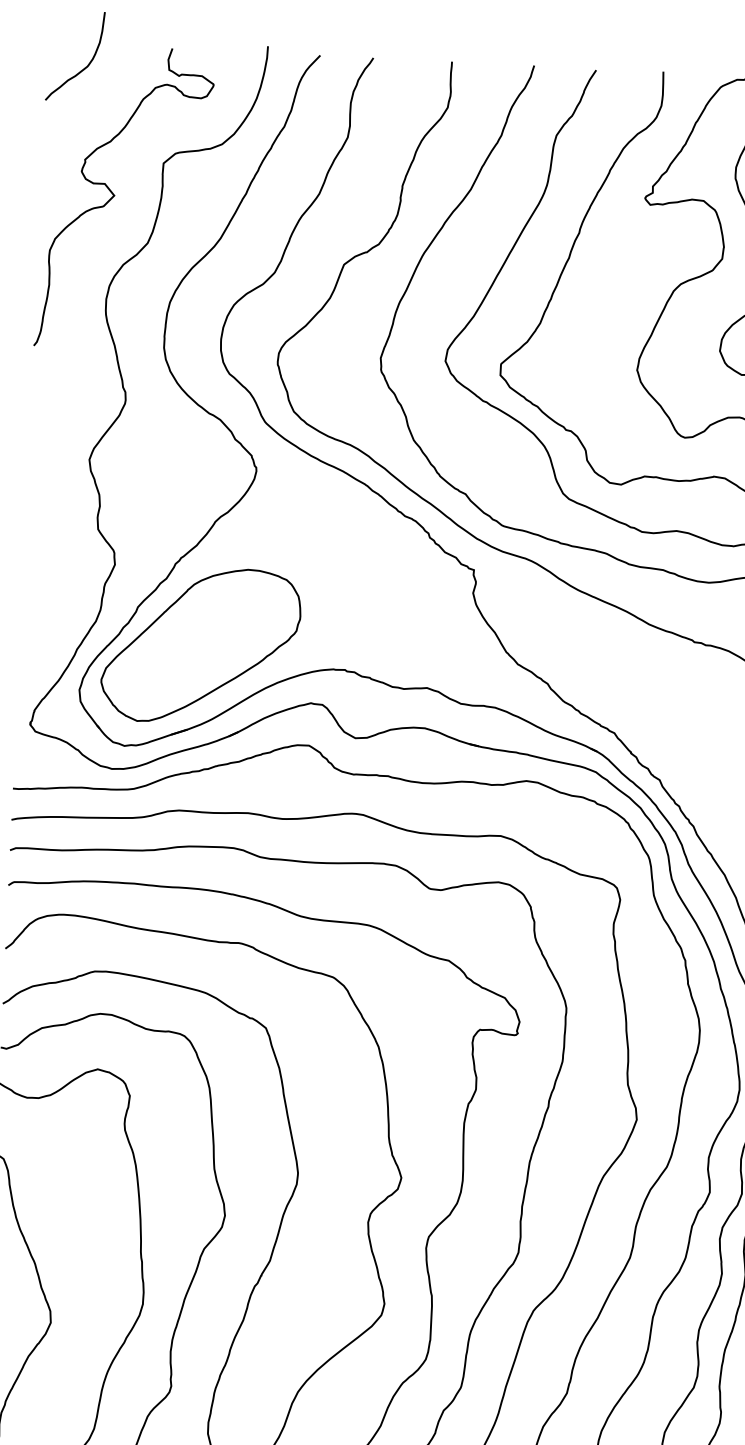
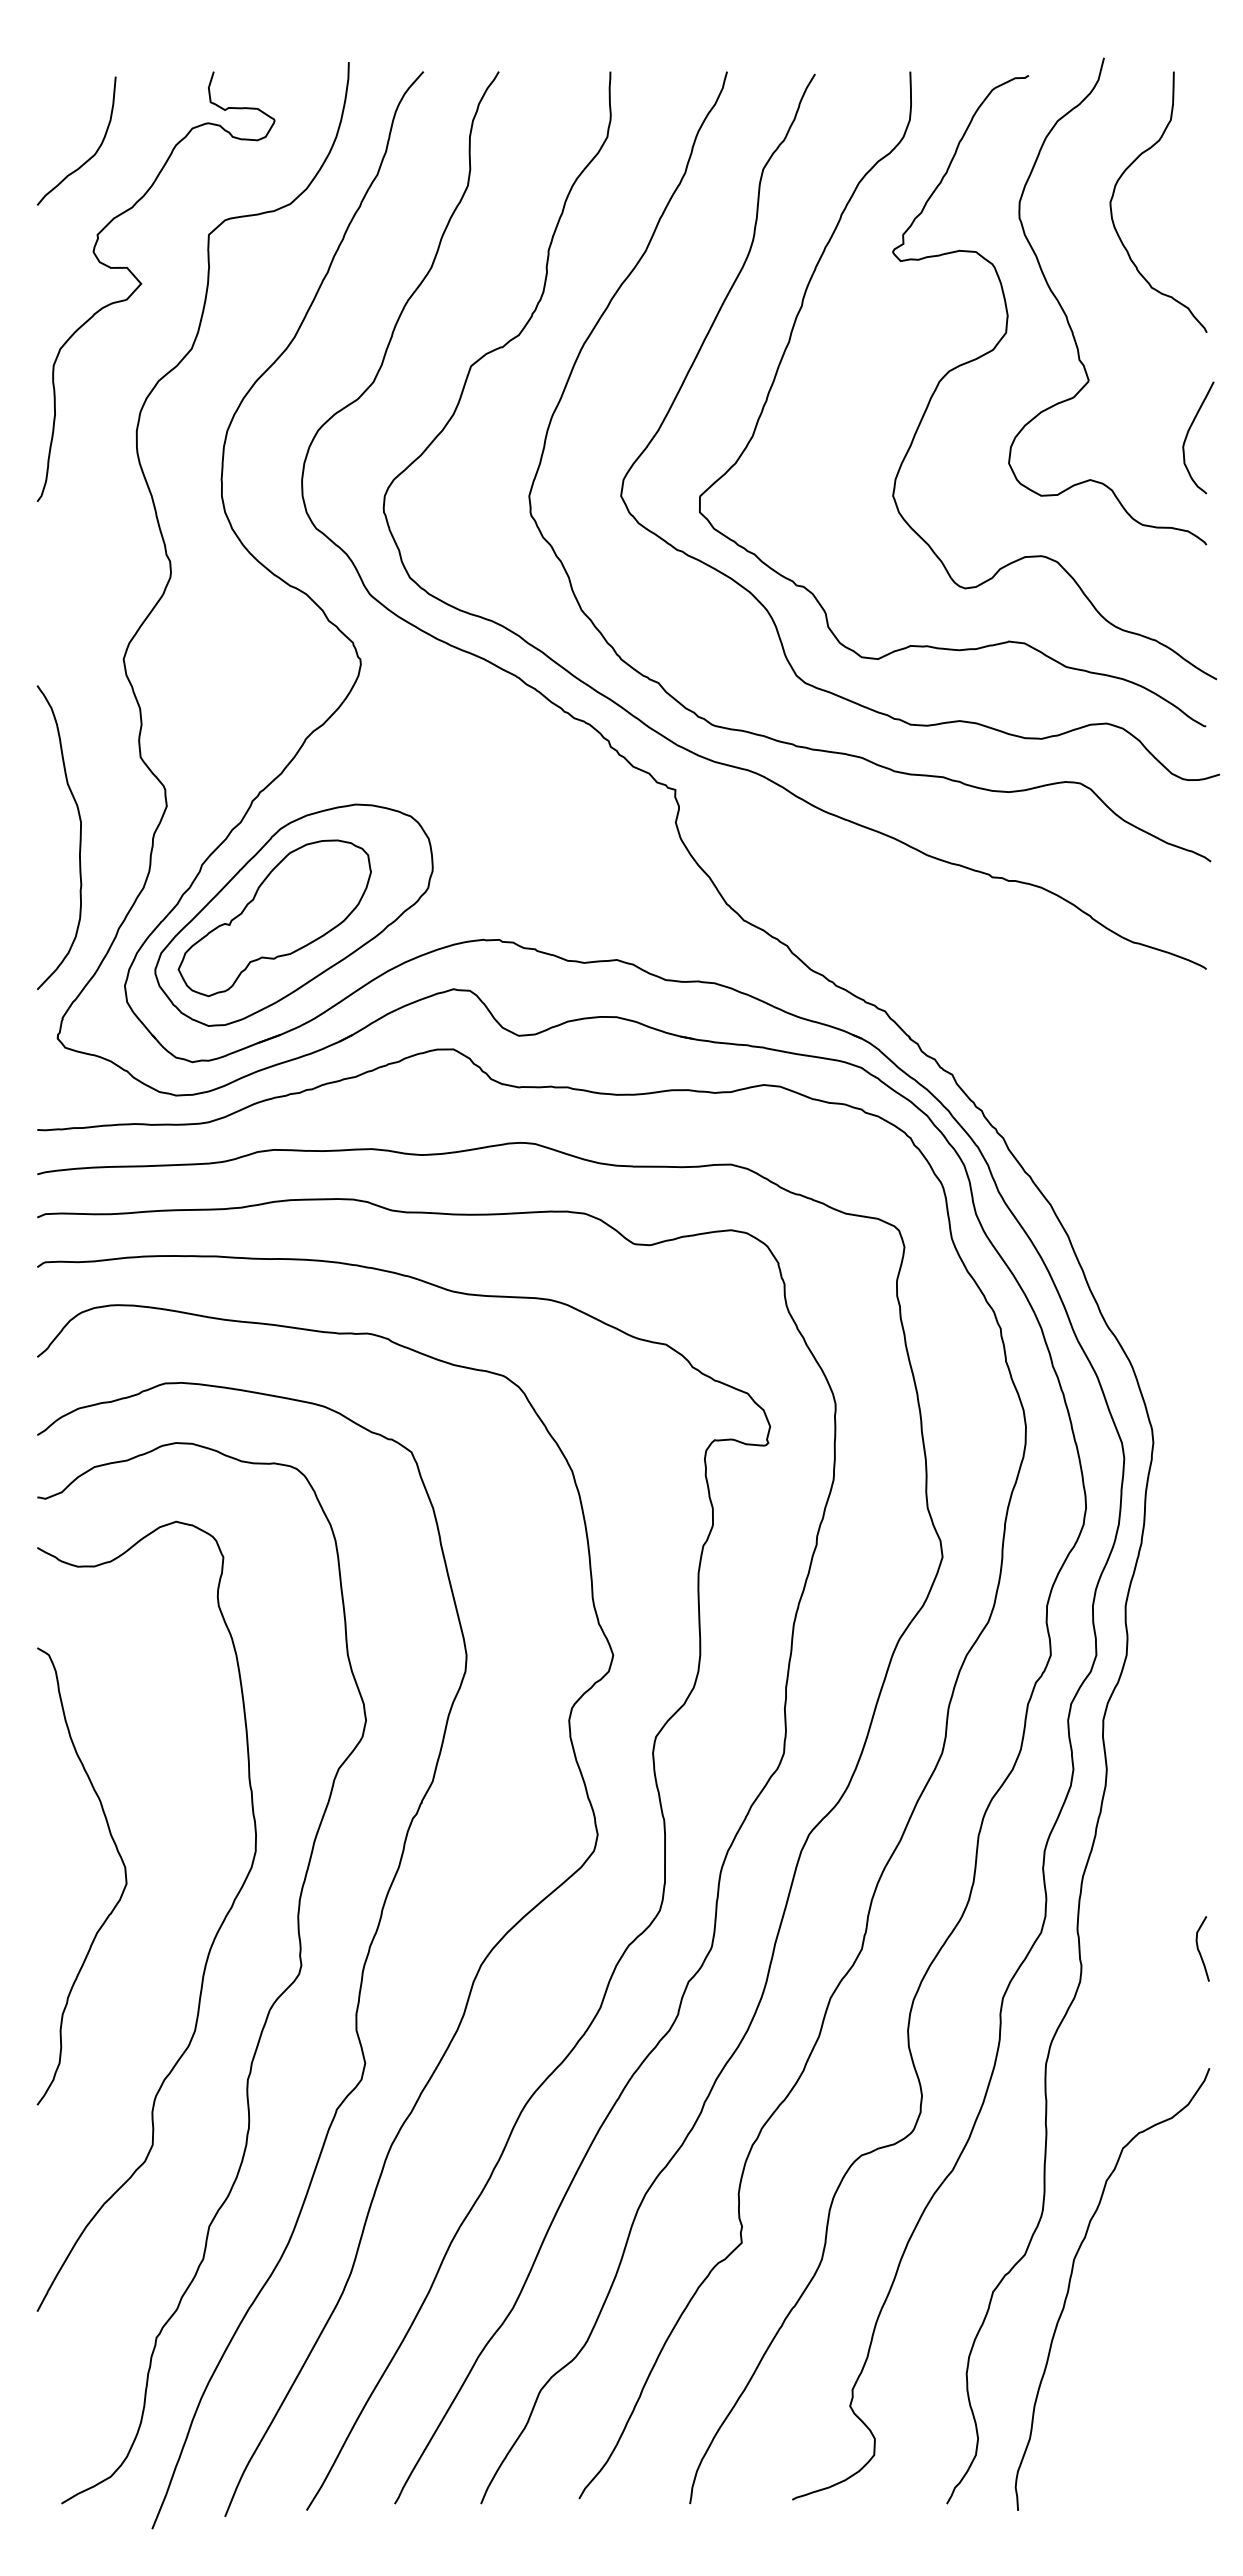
curve: (83, 68) -> (88, 158), moved
curve: (52, 583) -> (79, 837), added
part: (187, 647) -> (274, 918), added

